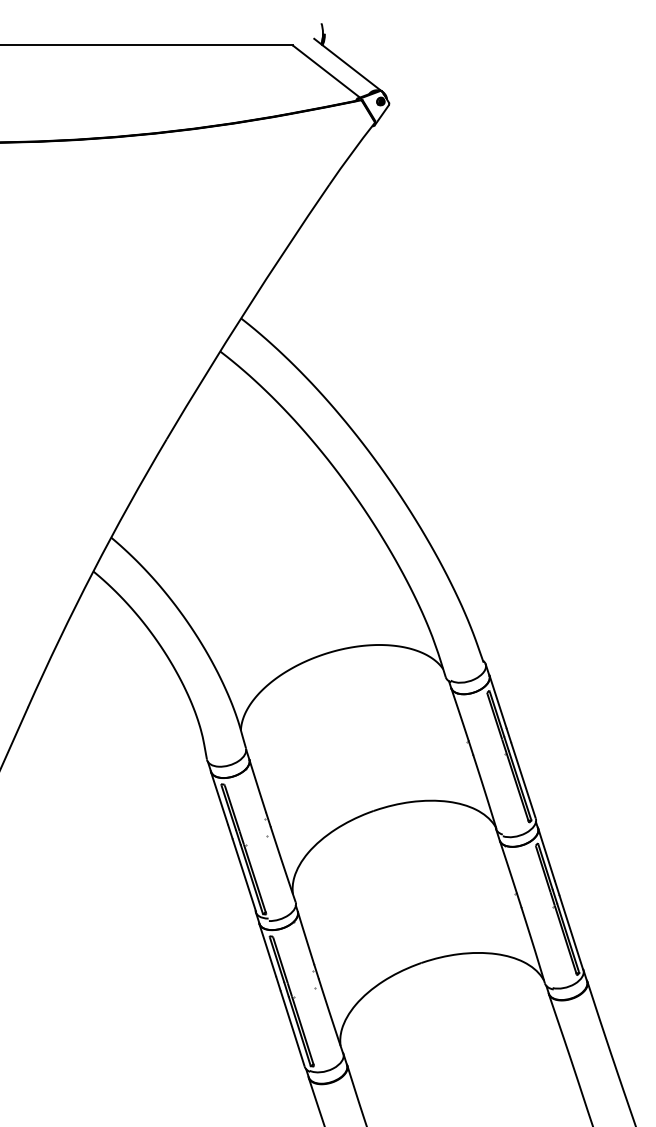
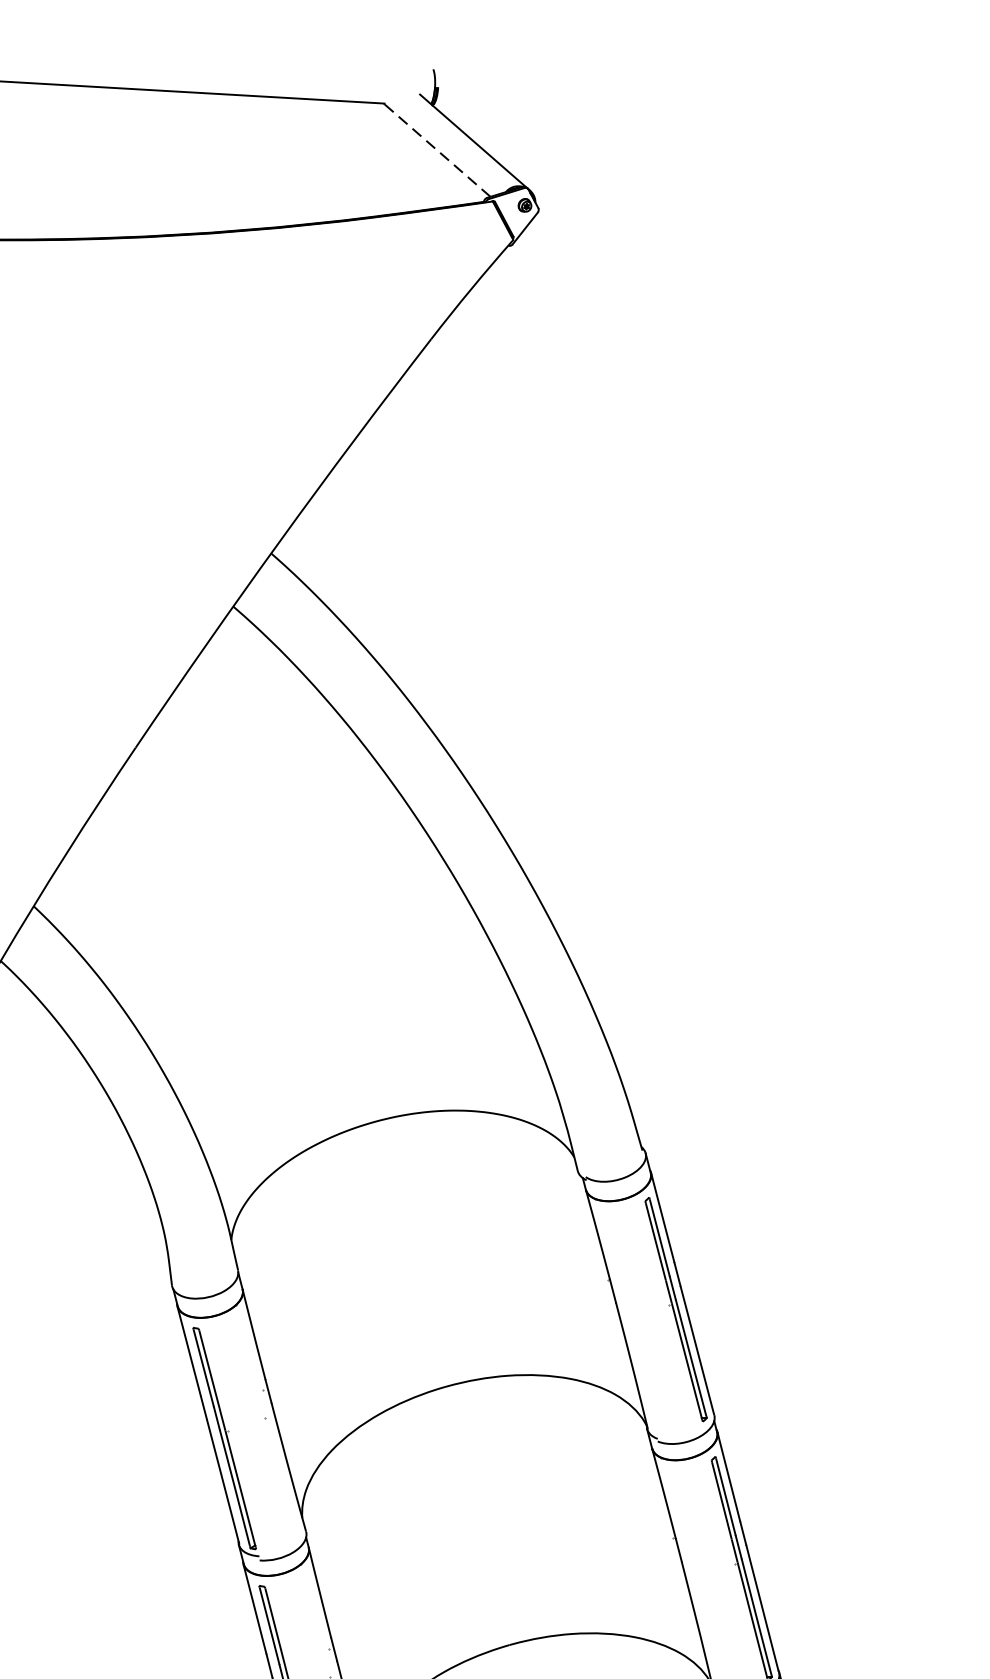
line: (327, 72) -> (438, 151), solid -> dashed

